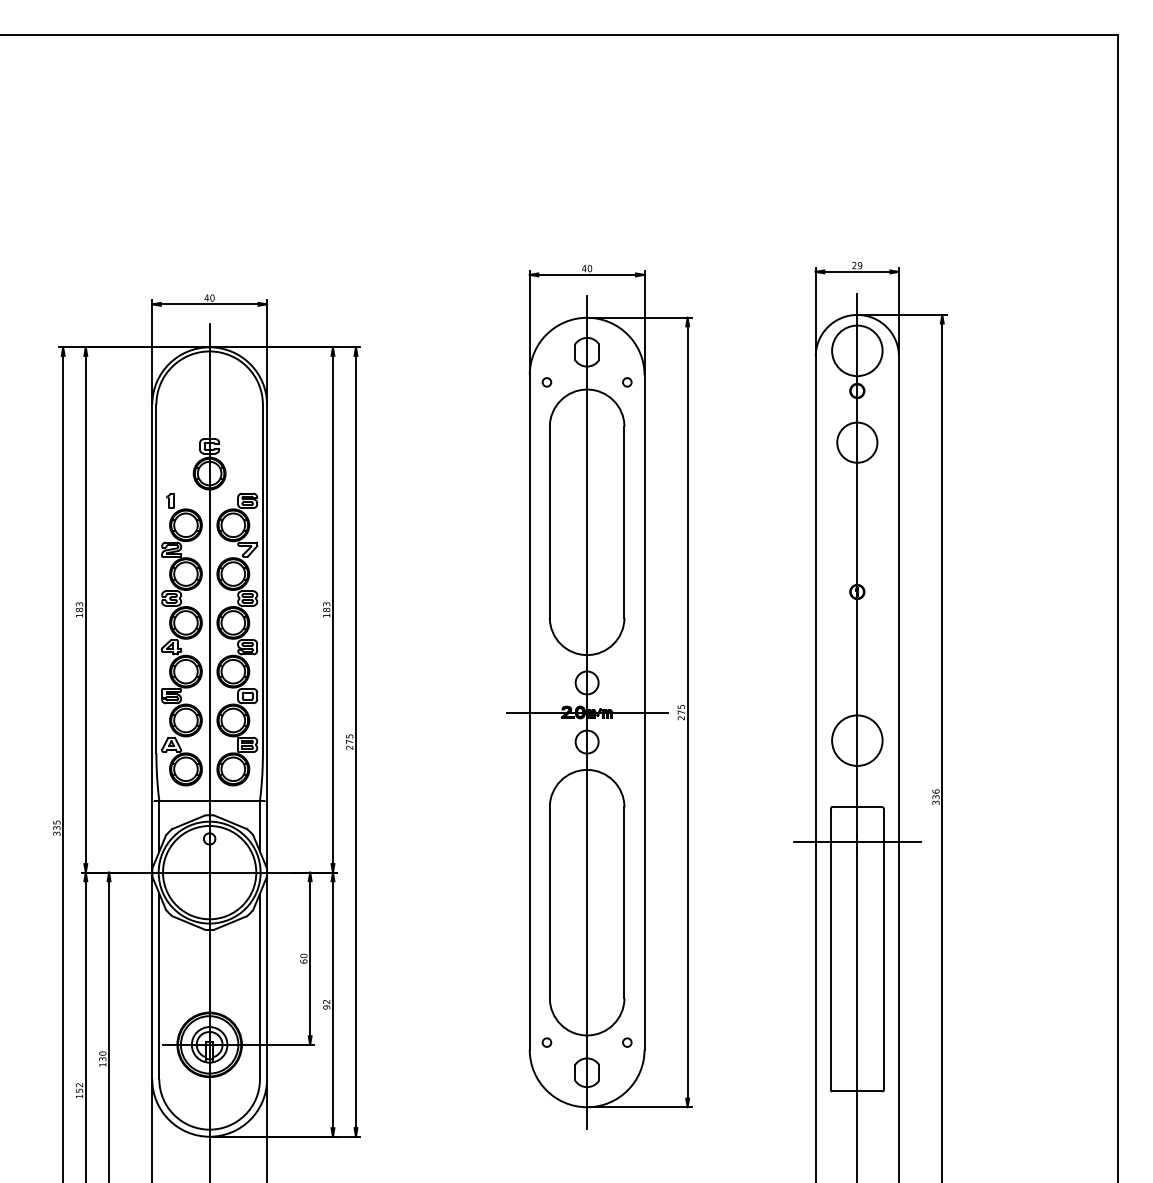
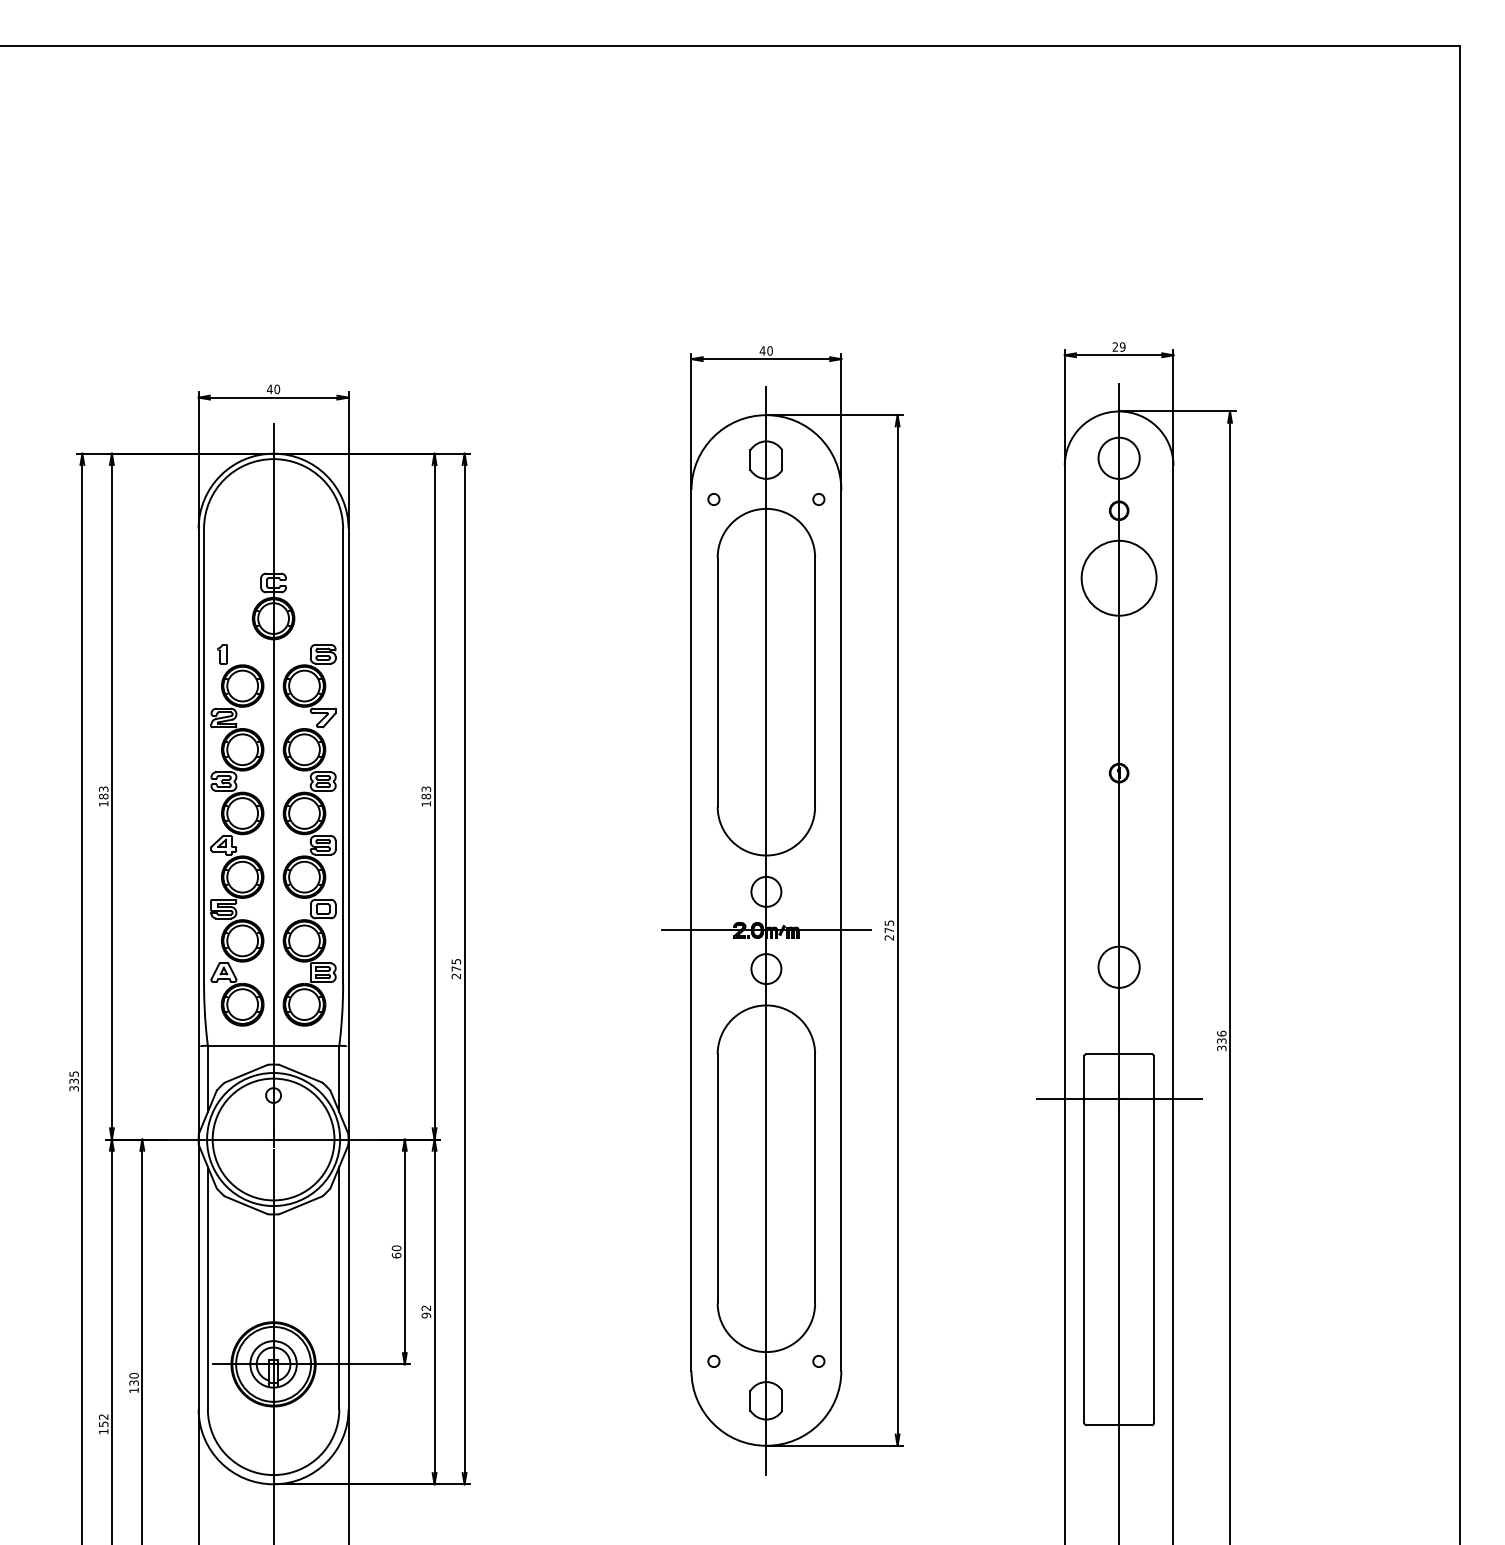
circle: (856, 350) -> (1118, 457), size x0.62
circle: (856, 442) -> (1118, 577), size x1.43
circle: (856, 740) -> (1118, 966), size x0.62

